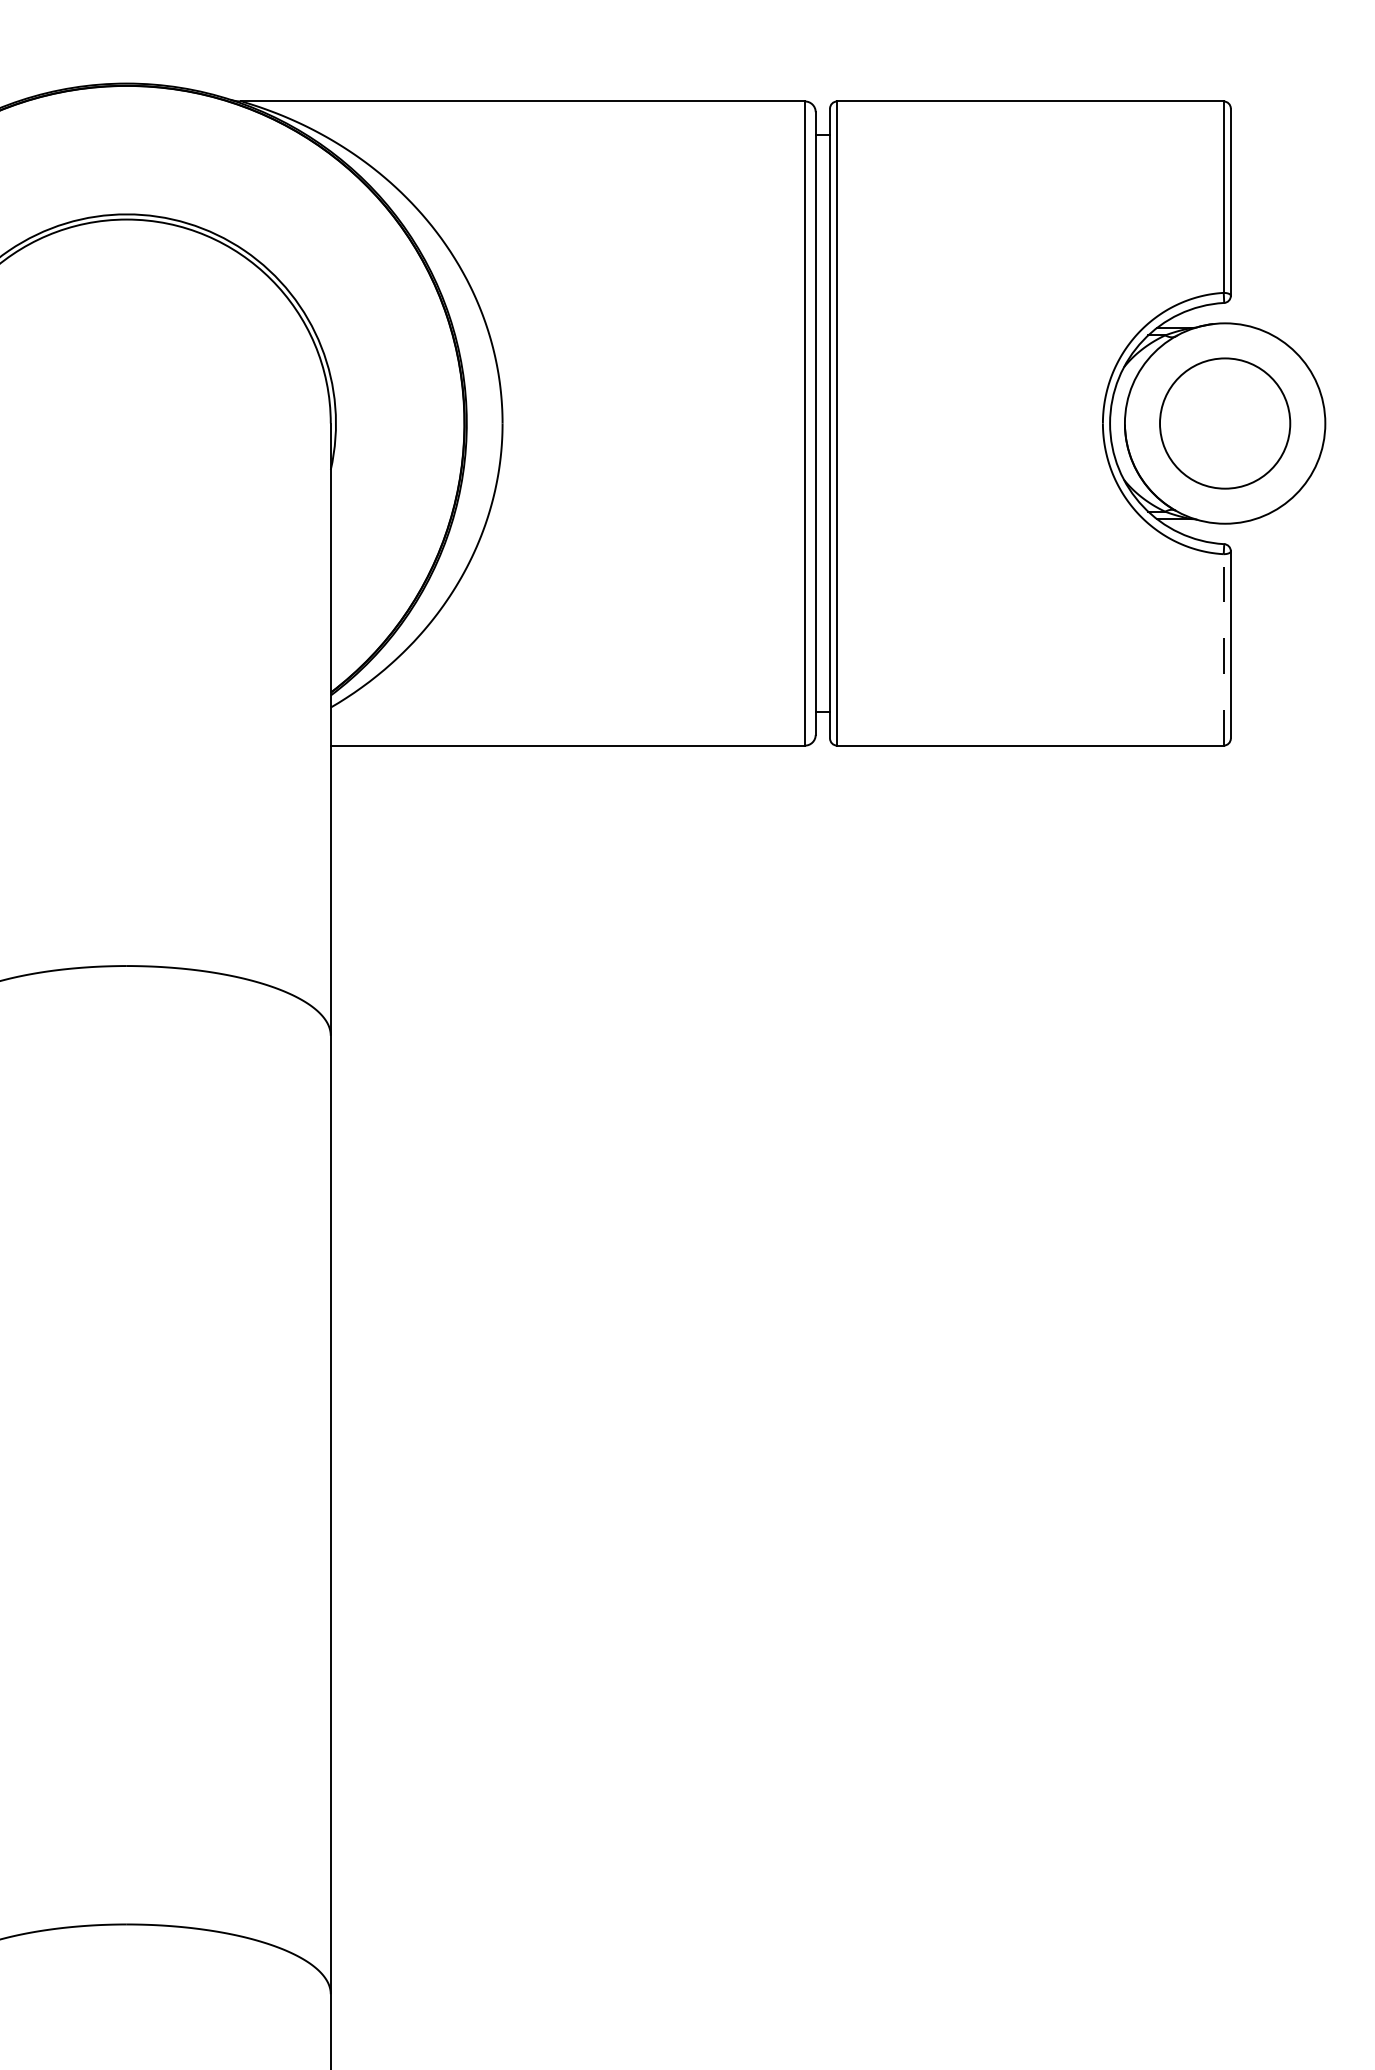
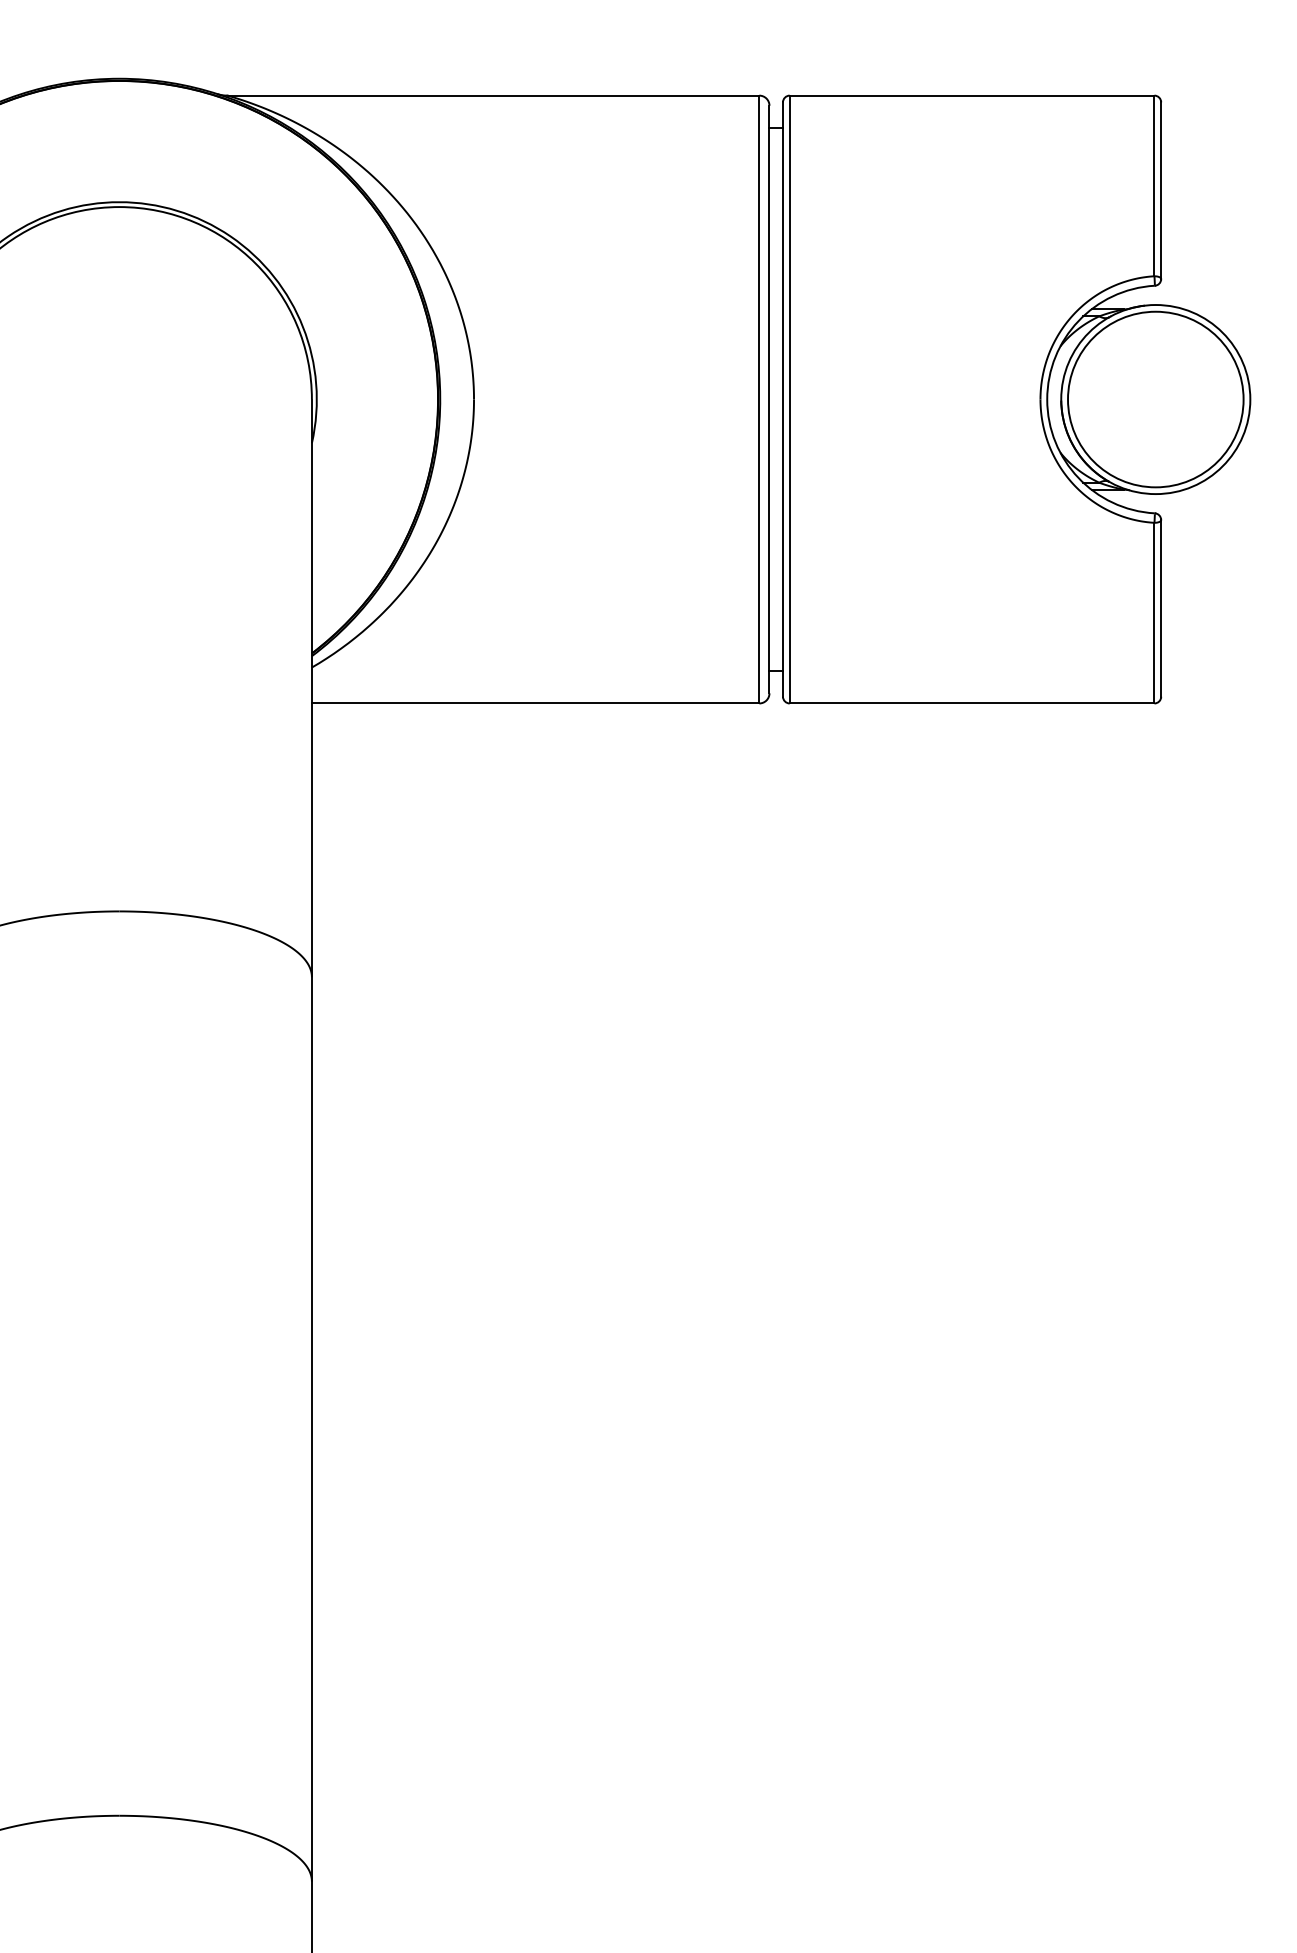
circle: (1224, 423) -> (1155, 399), size x1.43
line: (1223, 649) -> (1154, 612), dashed -> solid

